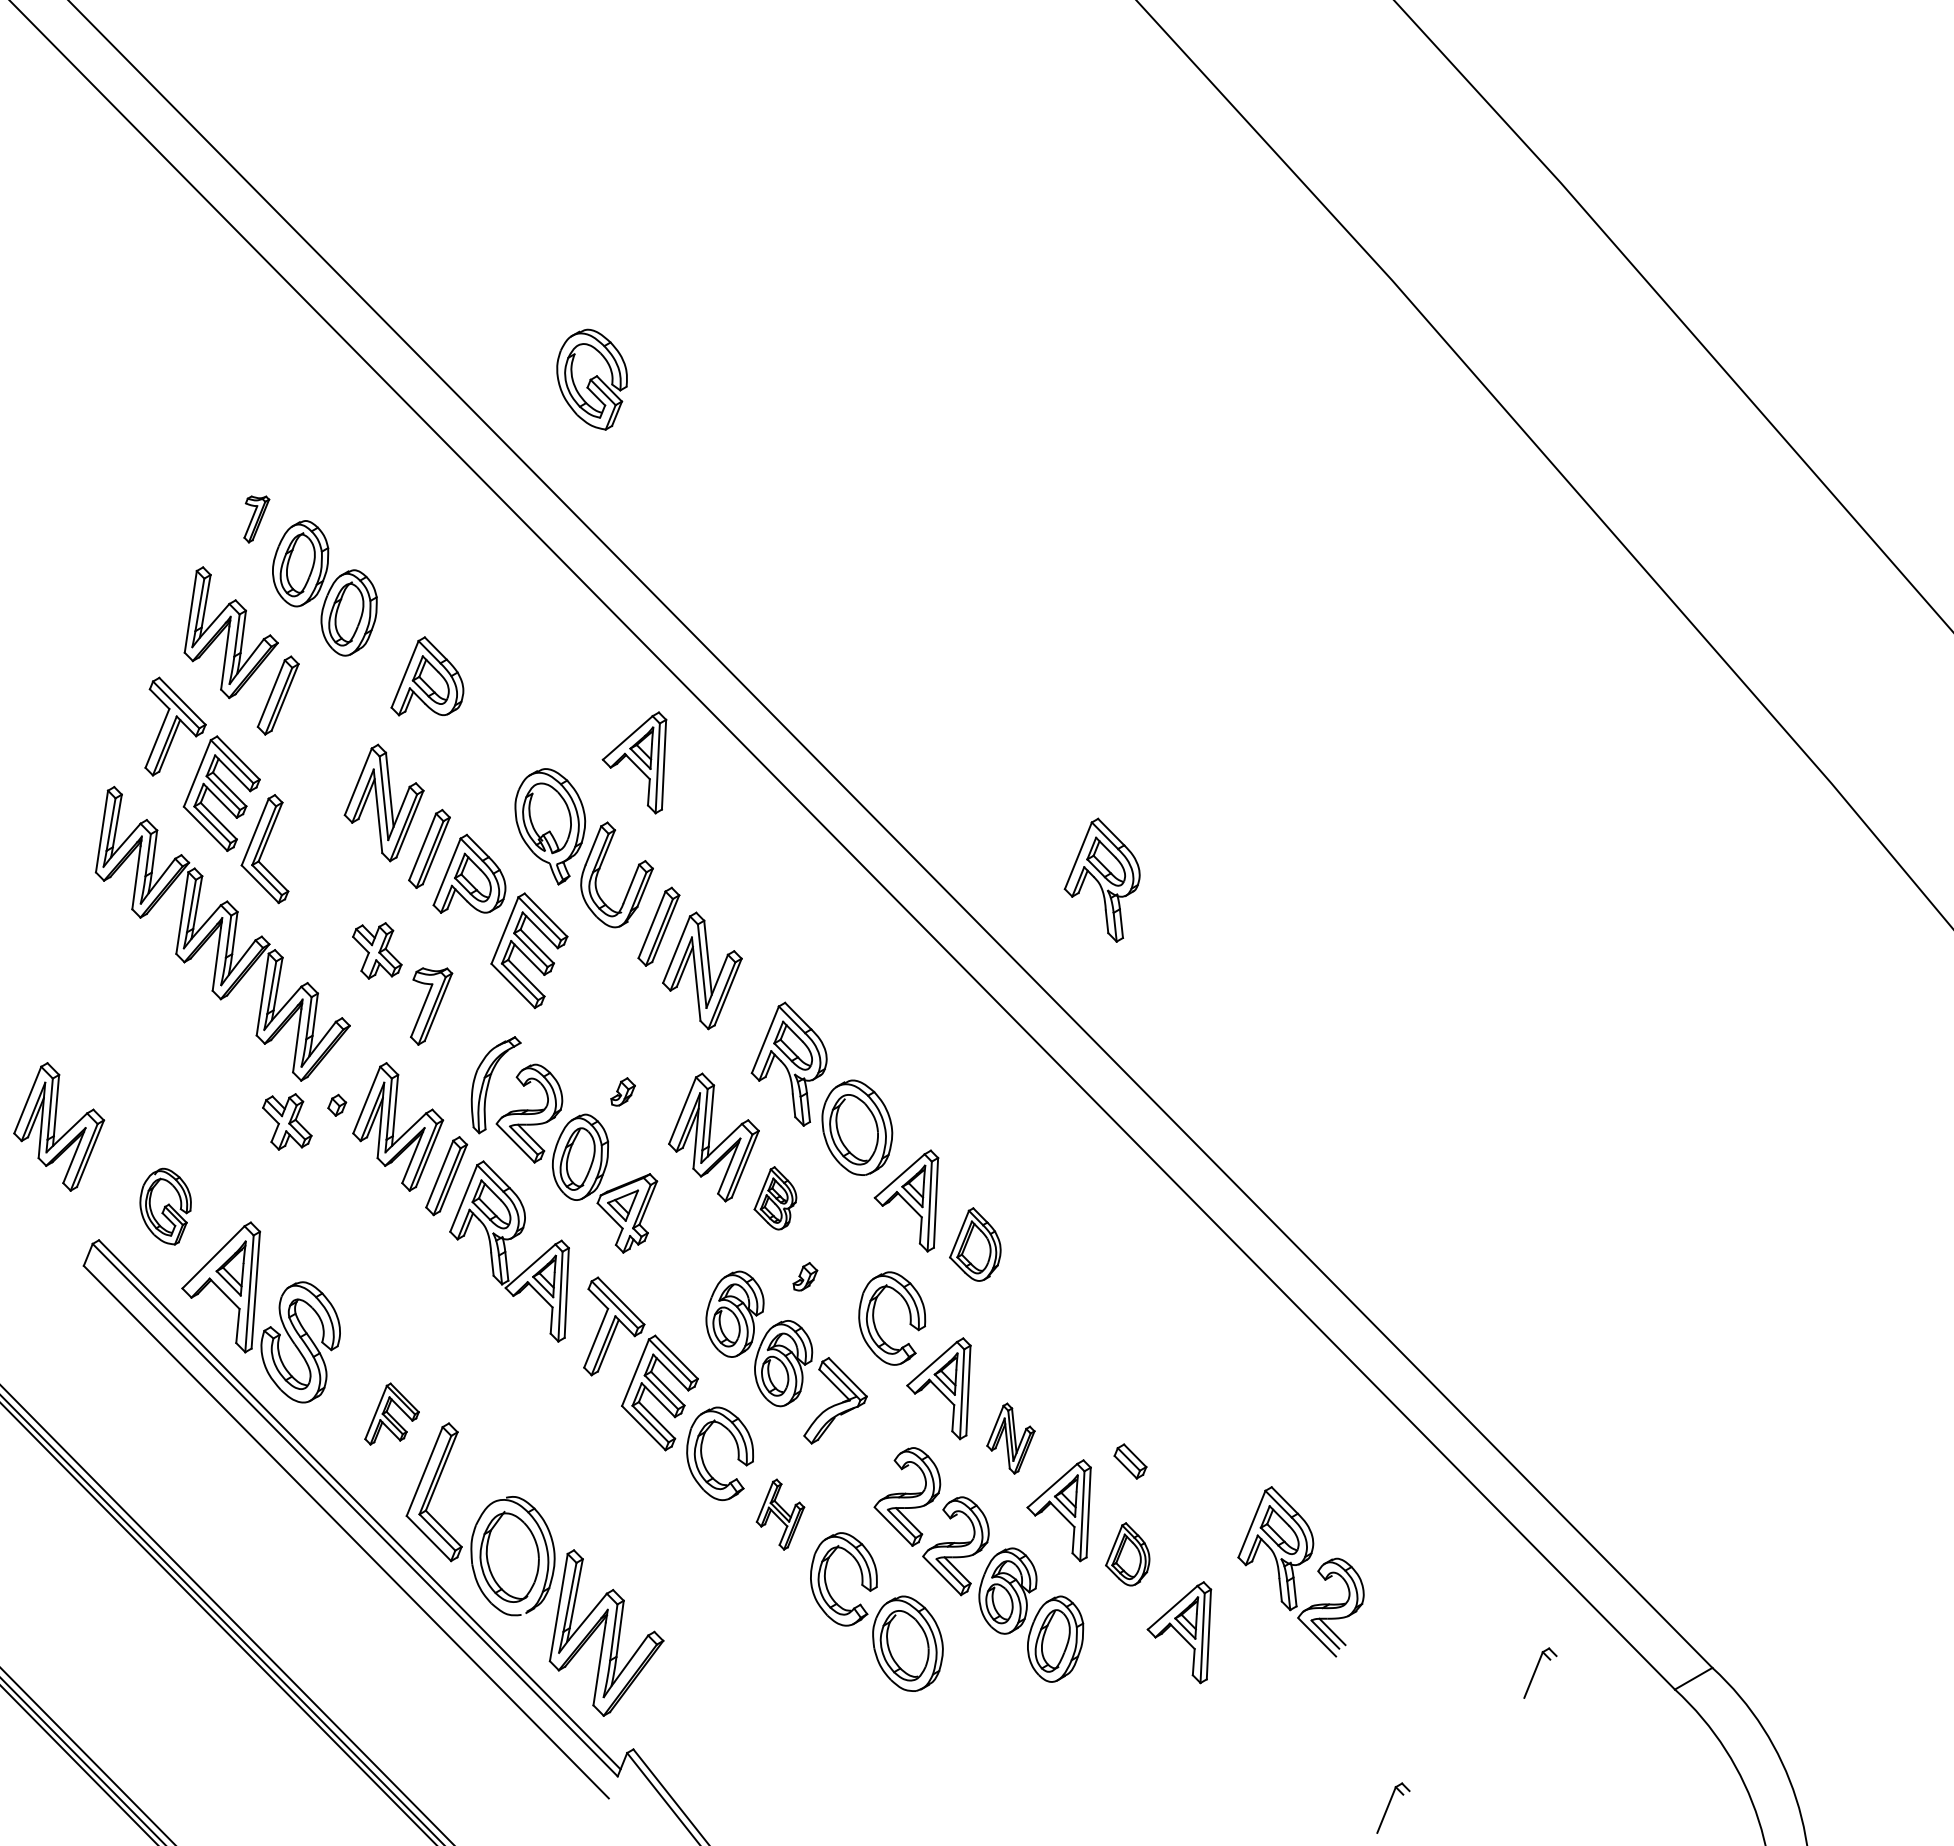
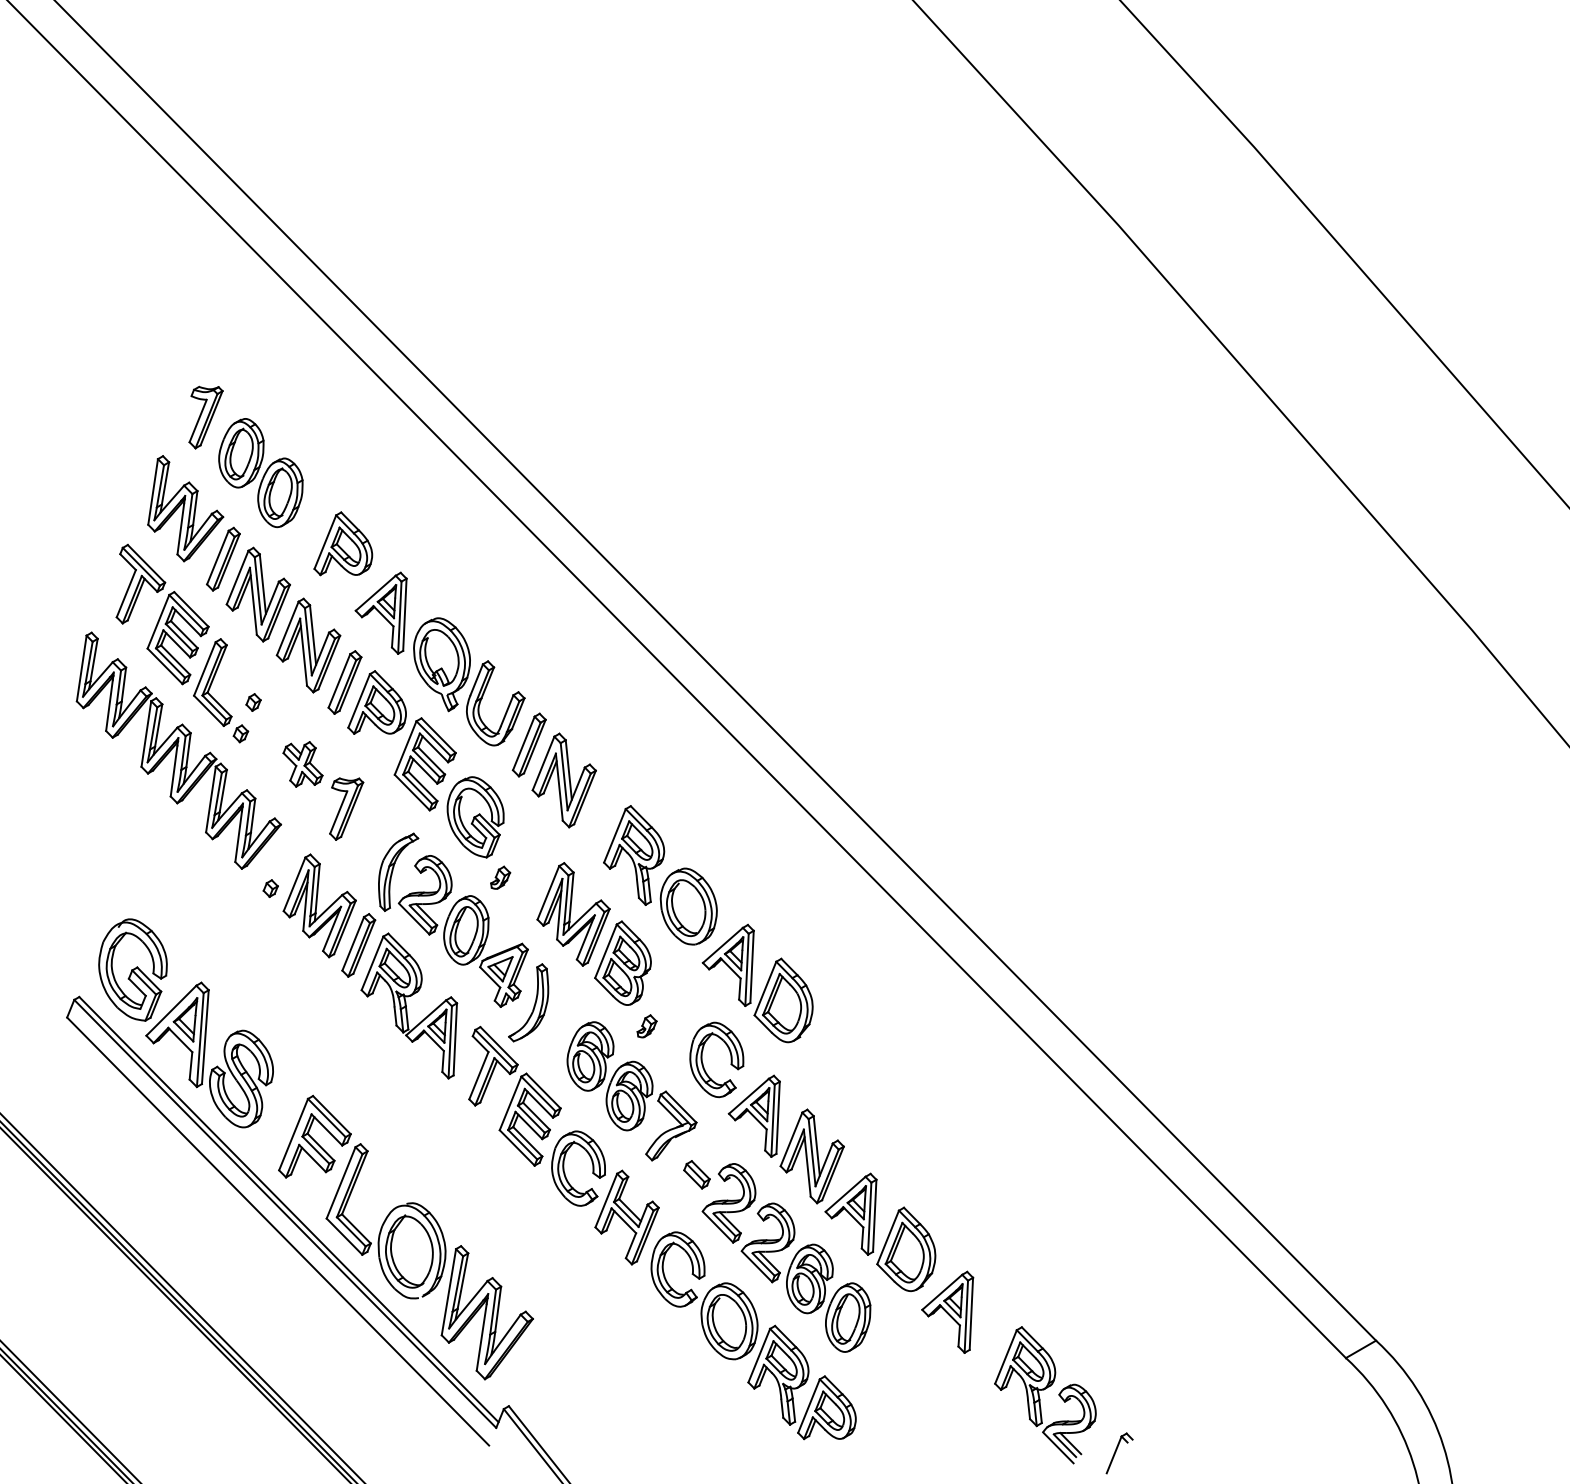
part: (591, 379) -> (475, 817), moved
part: (256, 519) -> (205, 417), size x1.67
part: (321, 739) -> (258, 594), added
part: (634, 762) -> (381, 613), moved
part: (315, 873) -> (253, 702), added
part: (1101, 879) -> (885, 707), removed
part: (299, 912) -> (240, 733), added
part: (287, 1121) -> (230, 901), removed
part: (59, 1126) -> (47, 905), removed
part: (775, 1198) -> (623, 963), size x1.67
part: (165, 1206) -> (132, 969), size x1.67
part: (975, 1244) -> (783, 1000), size x1.43
part: (665, 1247) -> (534, 1002), added
part: (391, 1413) -> (314, 1136), size x1.67
part: (1010, 1438) -> (811, 1156), size x1.67
part: (1130, 1461) -> (696, 1174), moved
part: (780, 1514) -> (627, 1217), size x1.67
part: (1127, 1554) -> (905, 1249), size x1.67
part: (1299, 1565) -> (1044, 1390), moved
part: (1540, 1672) -> (1237, 1344), removed
part: (997, 1719) -> (801, 1382), added

